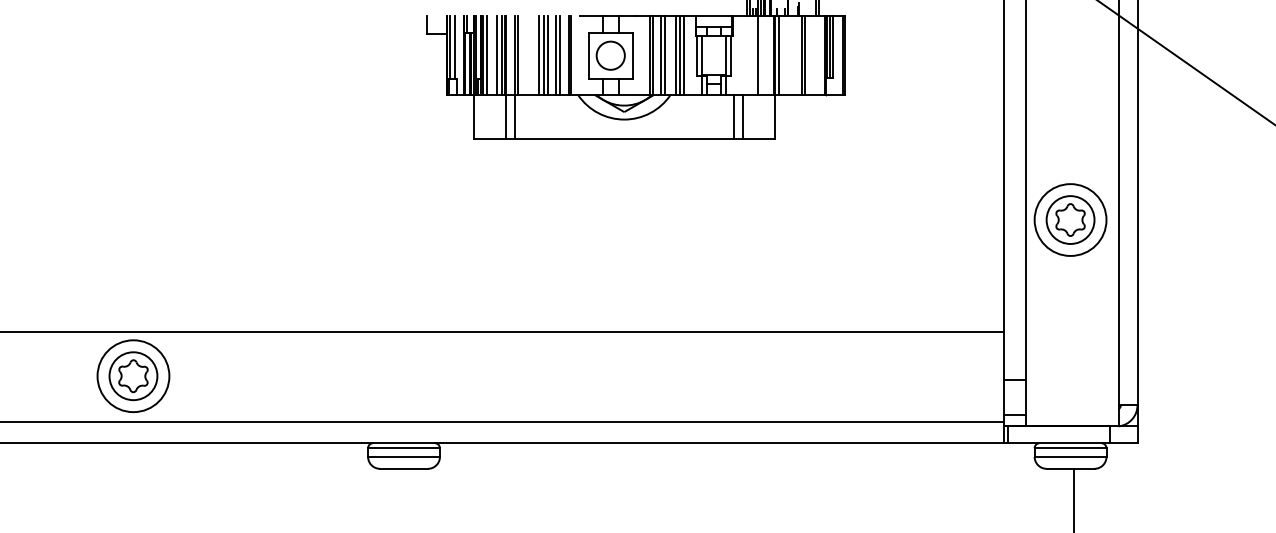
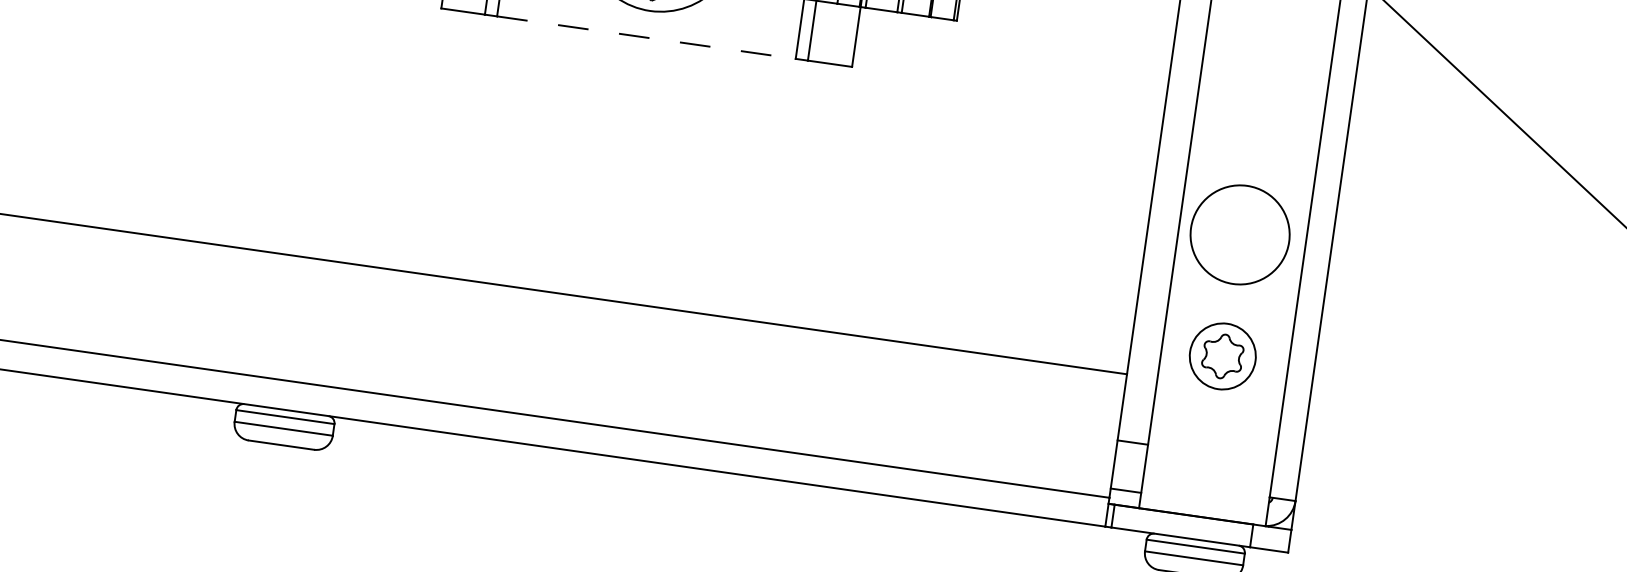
line: (624, 139) -> (646, 38), solid -> dashed
part: (1070, 219) -> (1222, 355), moved

